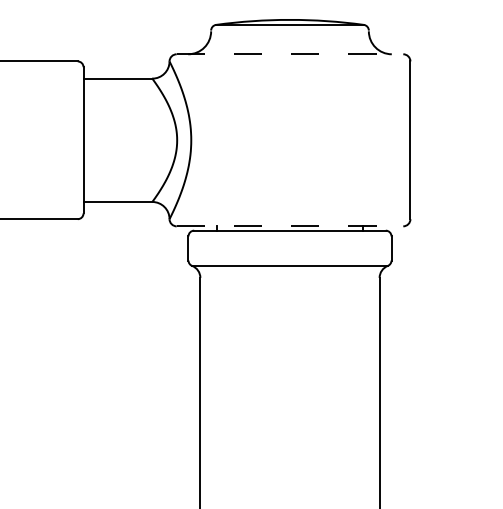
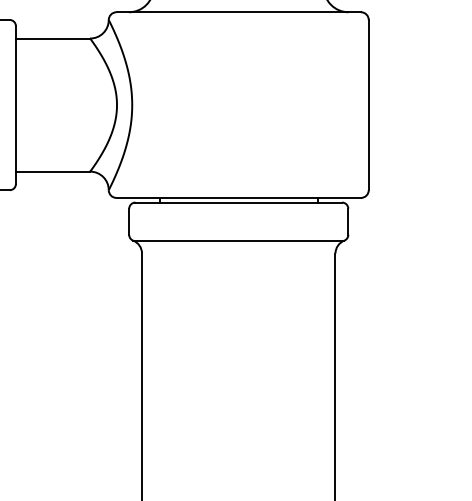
line: (290, 54) -> (239, 12), dashed -> solid
line: (290, 226) -> (239, 198), dashed -> solid

